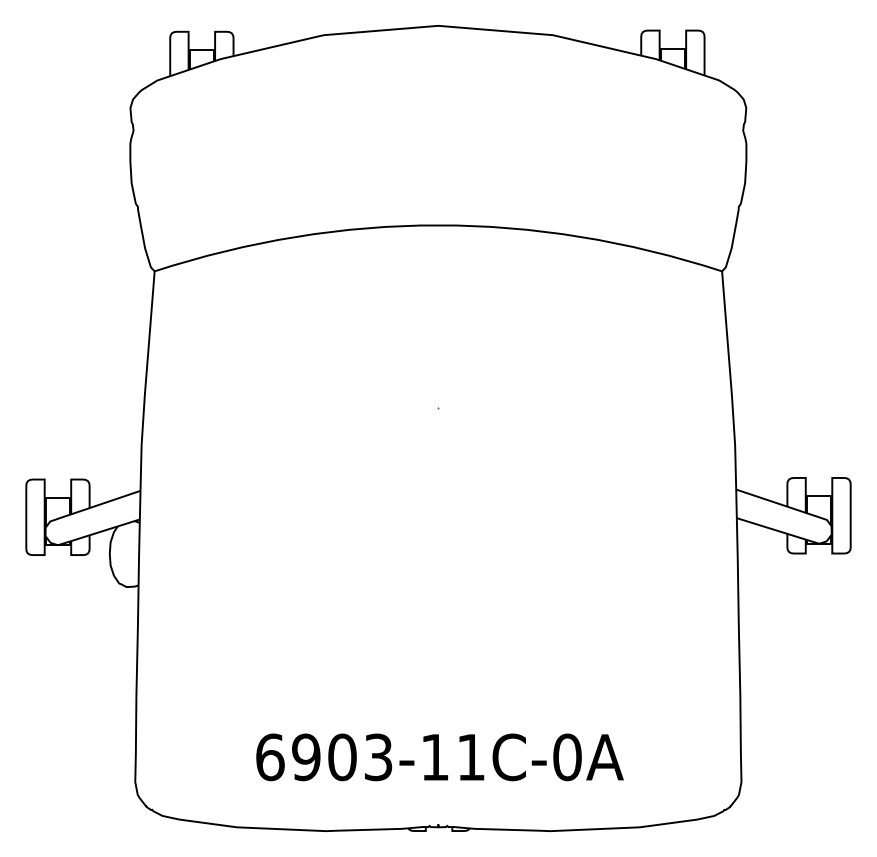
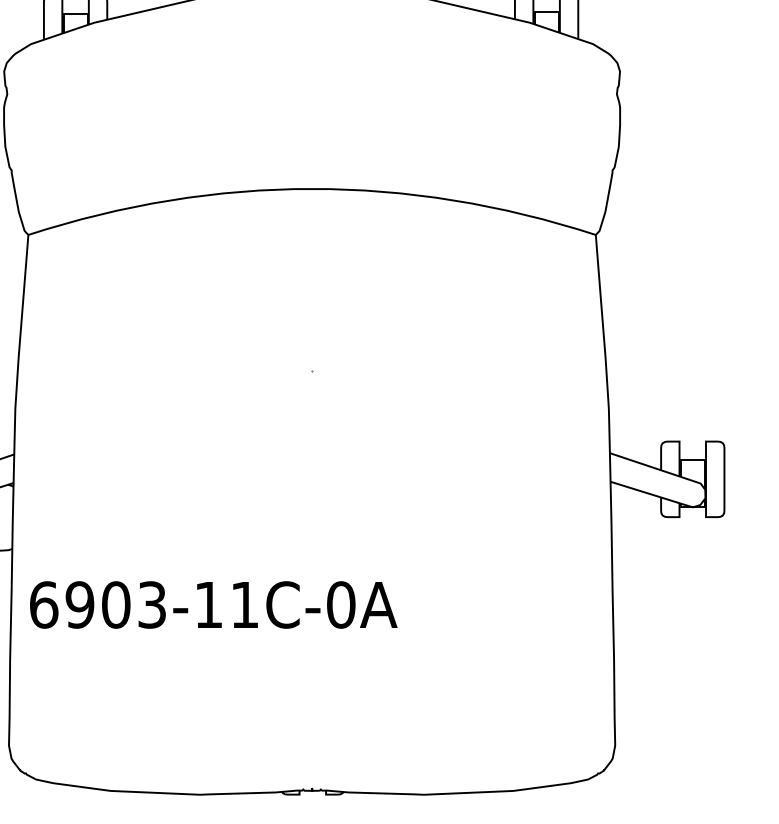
text: (439, 757) -> (213, 605), moved

